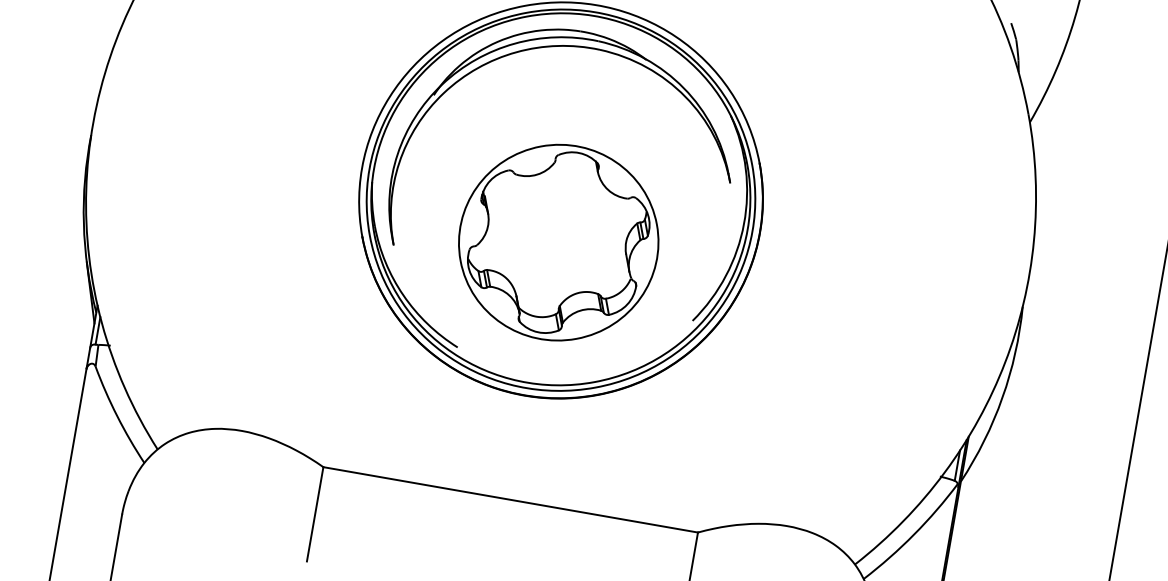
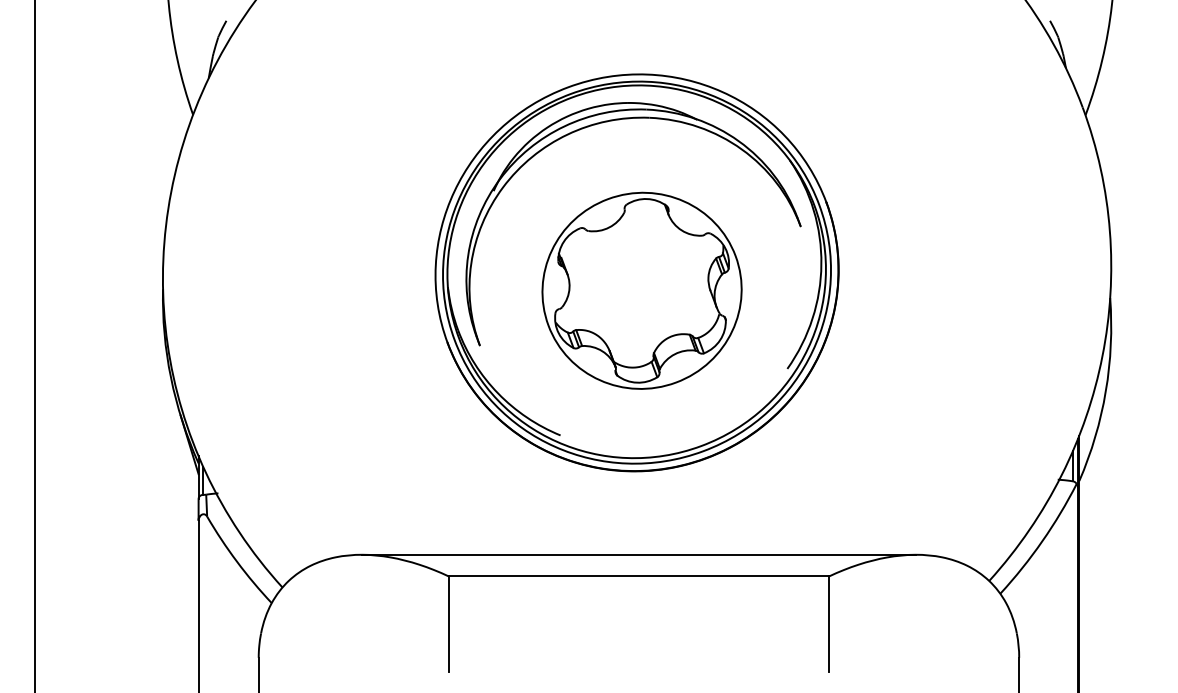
part: (558, 242) -> (641, 290), moved
line: (514, 478) -> (638, 554), added

